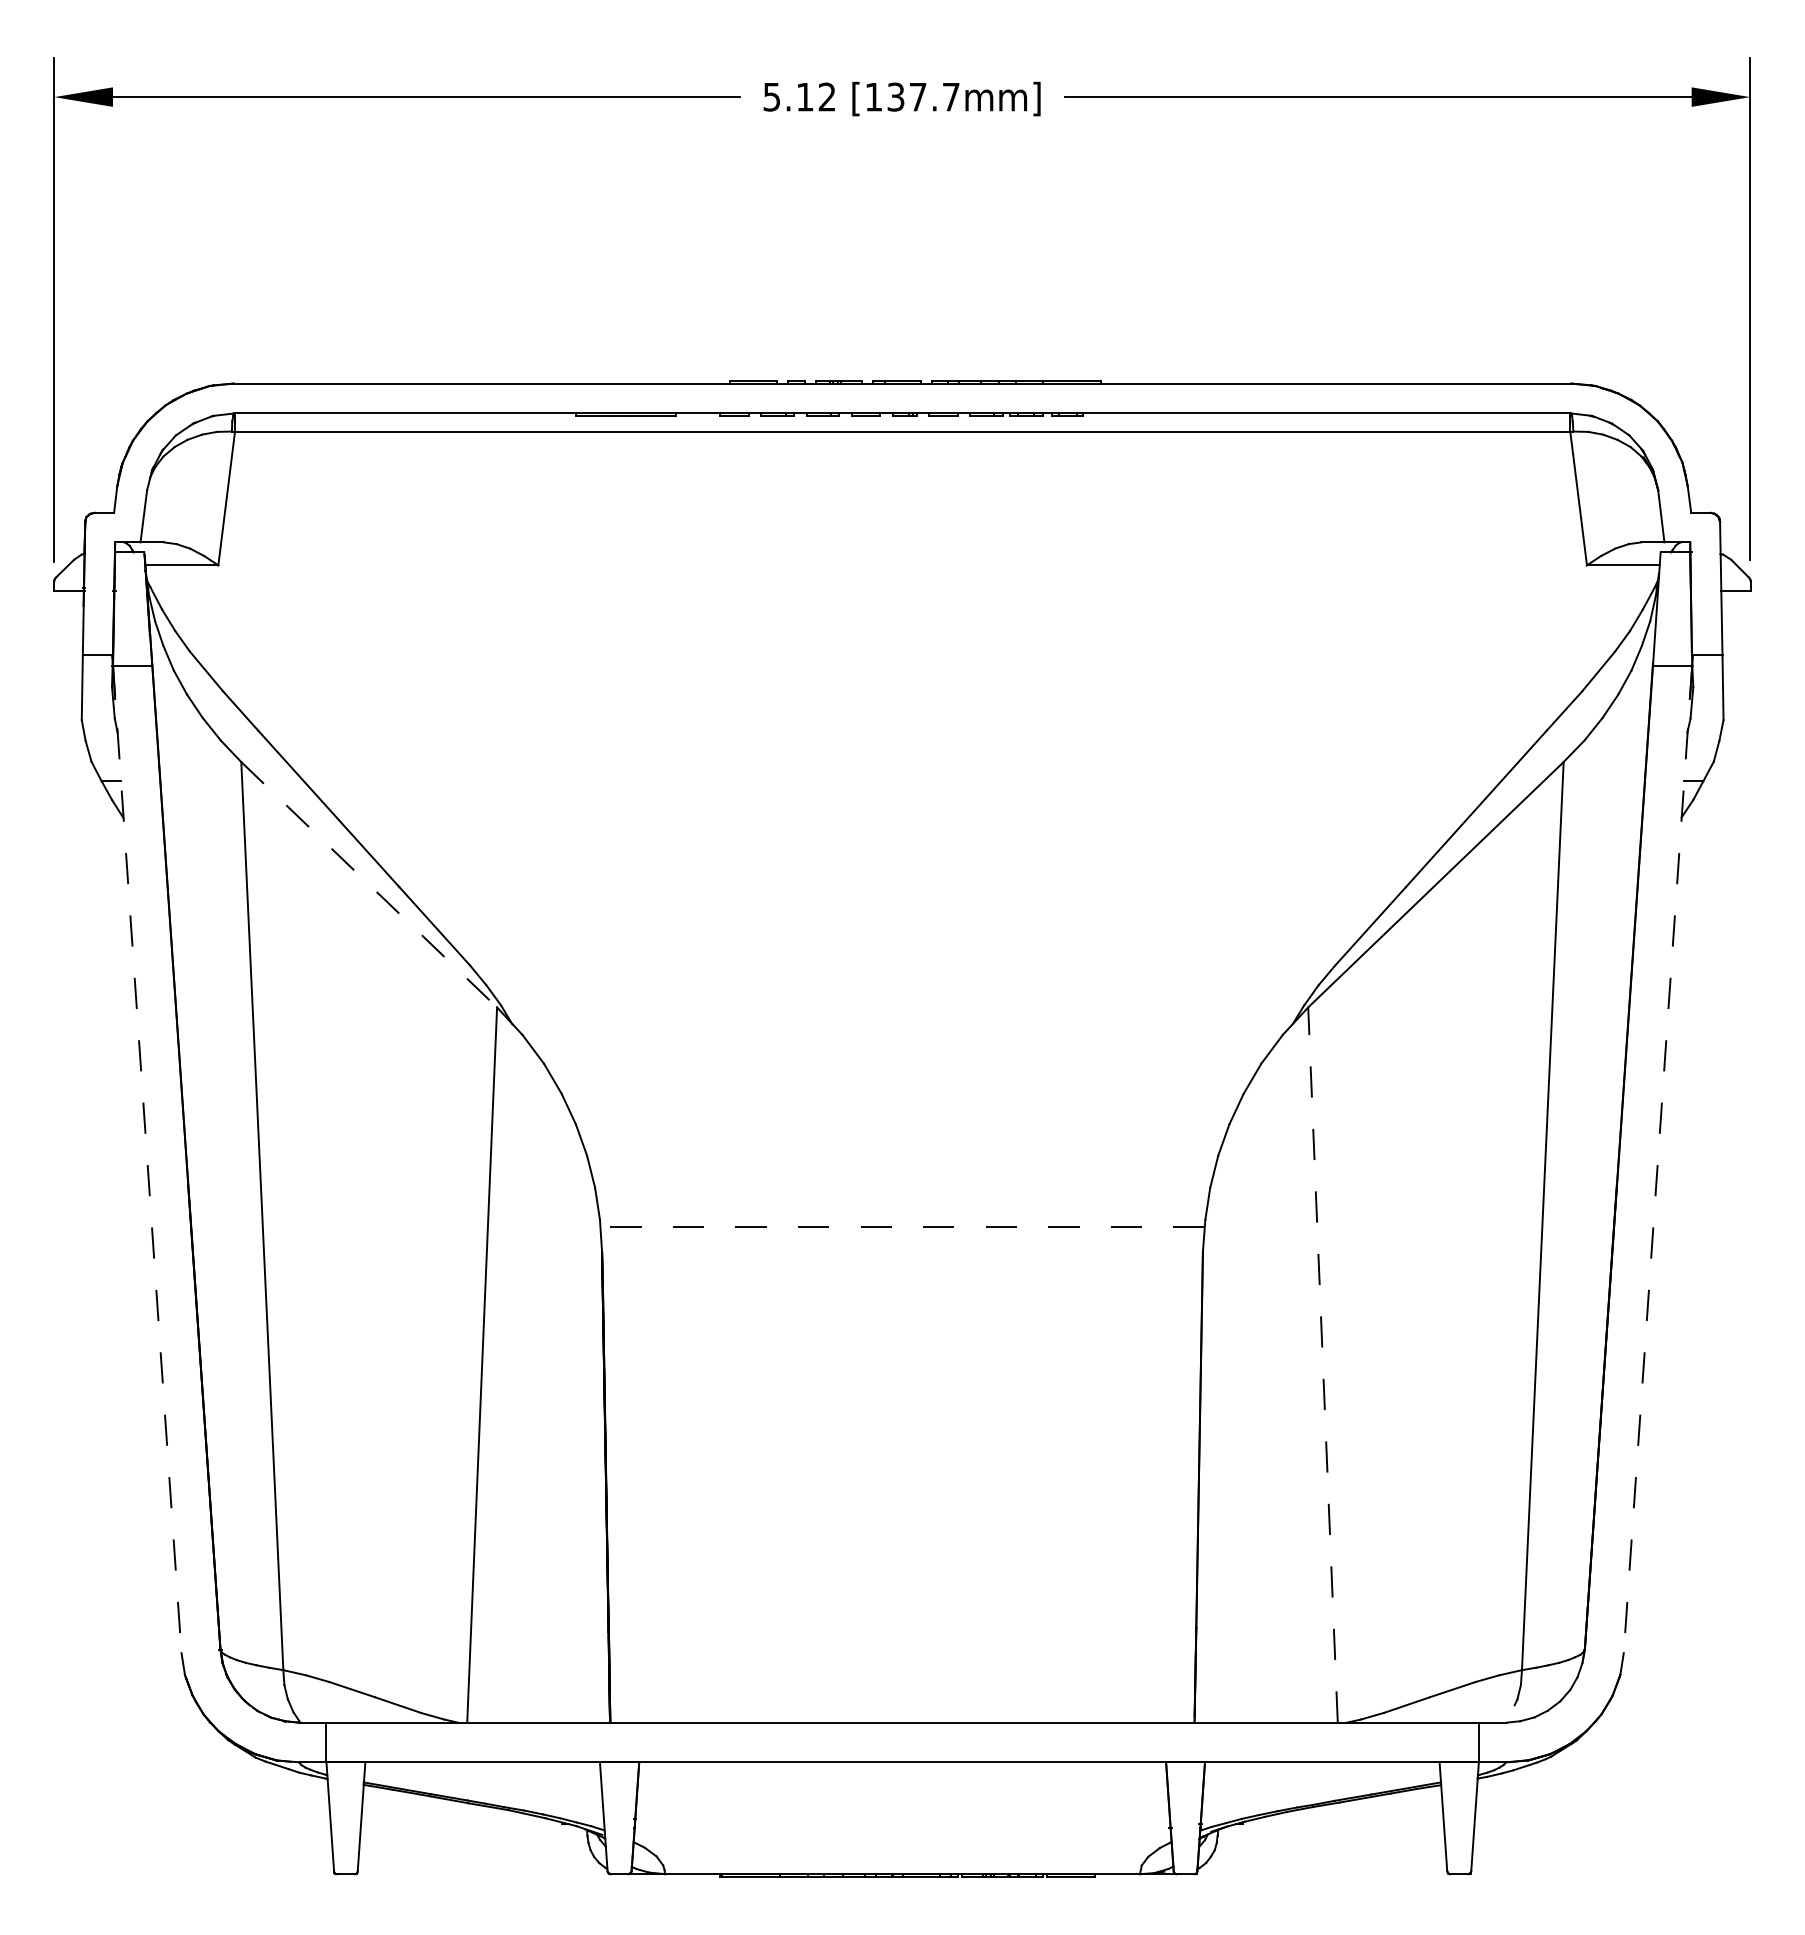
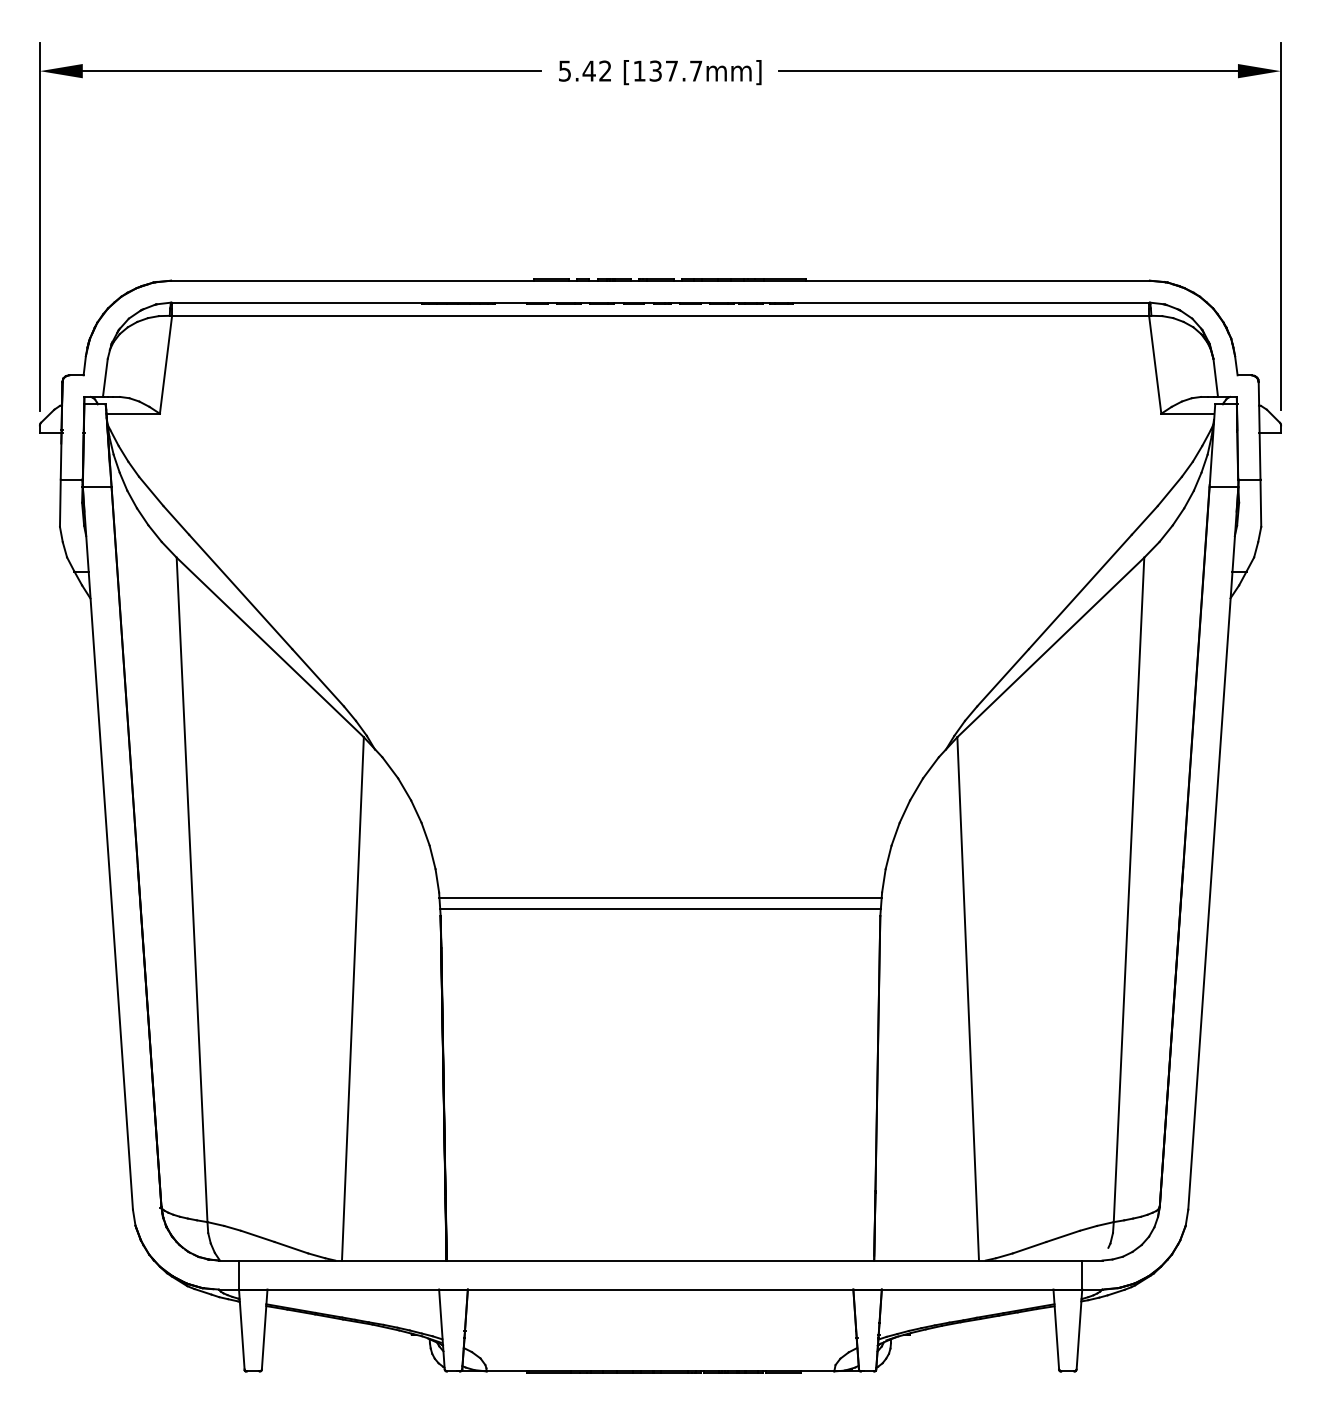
text: (804, 97) -> (588, 71), 5.12 -> 5.42
line: (369, 885) -> (270, 648), dashed -> solid
line: (147, 1159) -> (108, 848), dashed -> solid
line: (1658, 1159) -> (1213, 848), dashed -> solid
line: (901, 1227) -> (659, 898), dashed -> solid
line: (902, 1241) -> (660, 908), added
line: (1323, 1365) -> (968, 999), dashed -> solid

